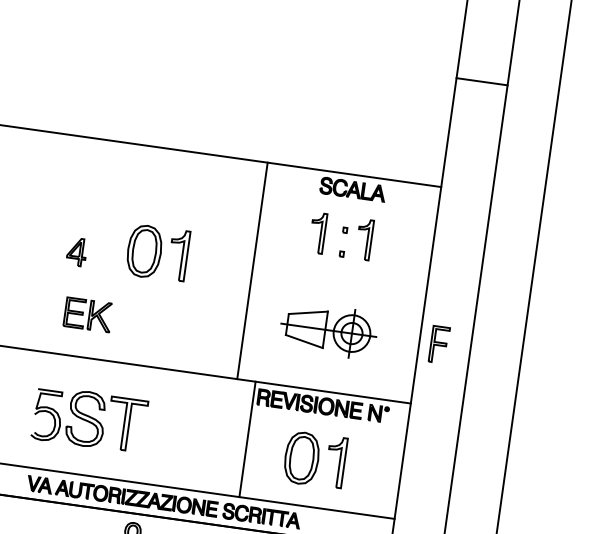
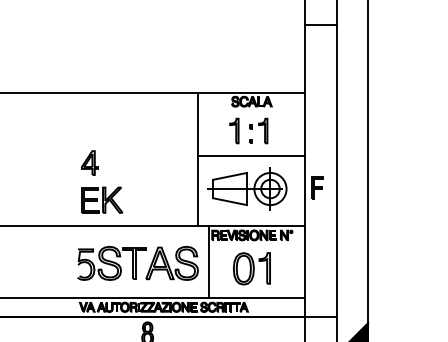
part: (76, 251) -> (89, 162), size x1.43
part: (157, 252) -> (138, 156), removed
line: (339, 278) -> (251, 156), added
part: (88, 313) -> (102, 199), size x1.43
part: (326, 329) -> (247, 188), size x1.43
part: (186, 431) -> (171, 262), added

